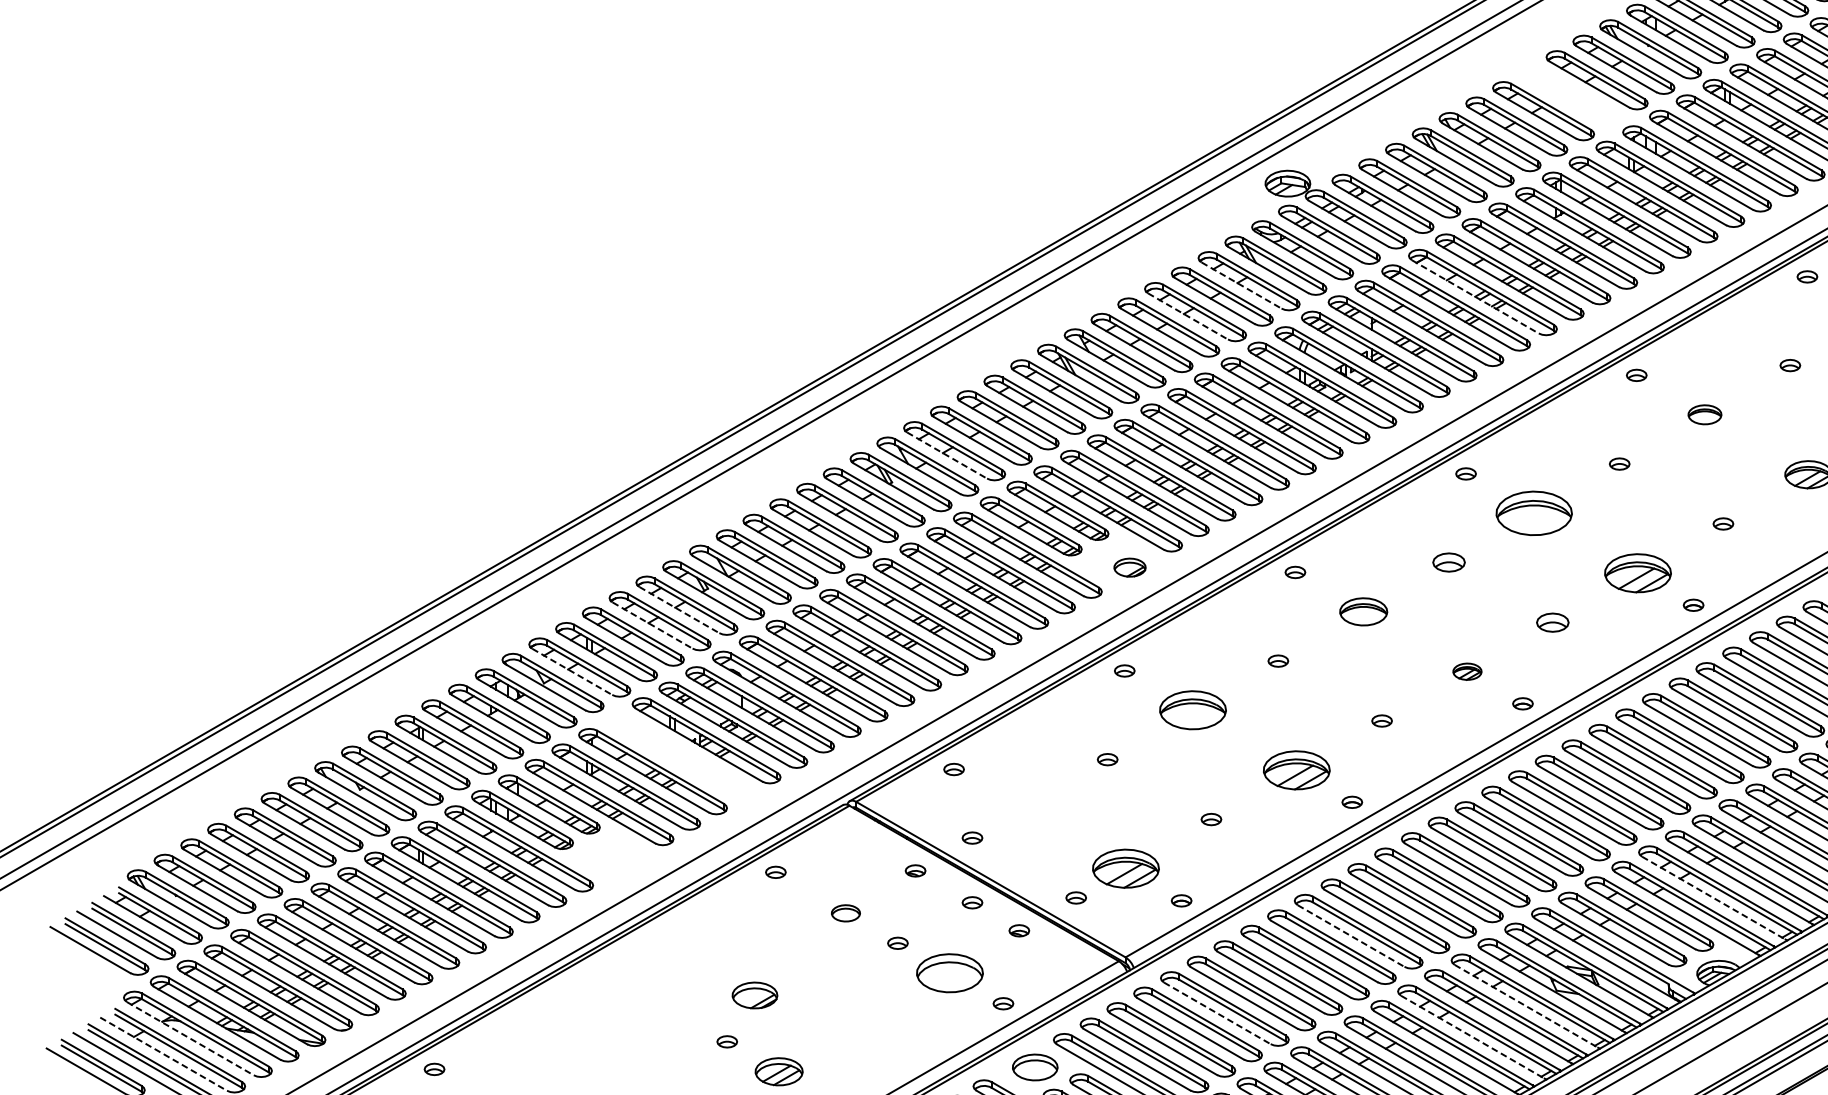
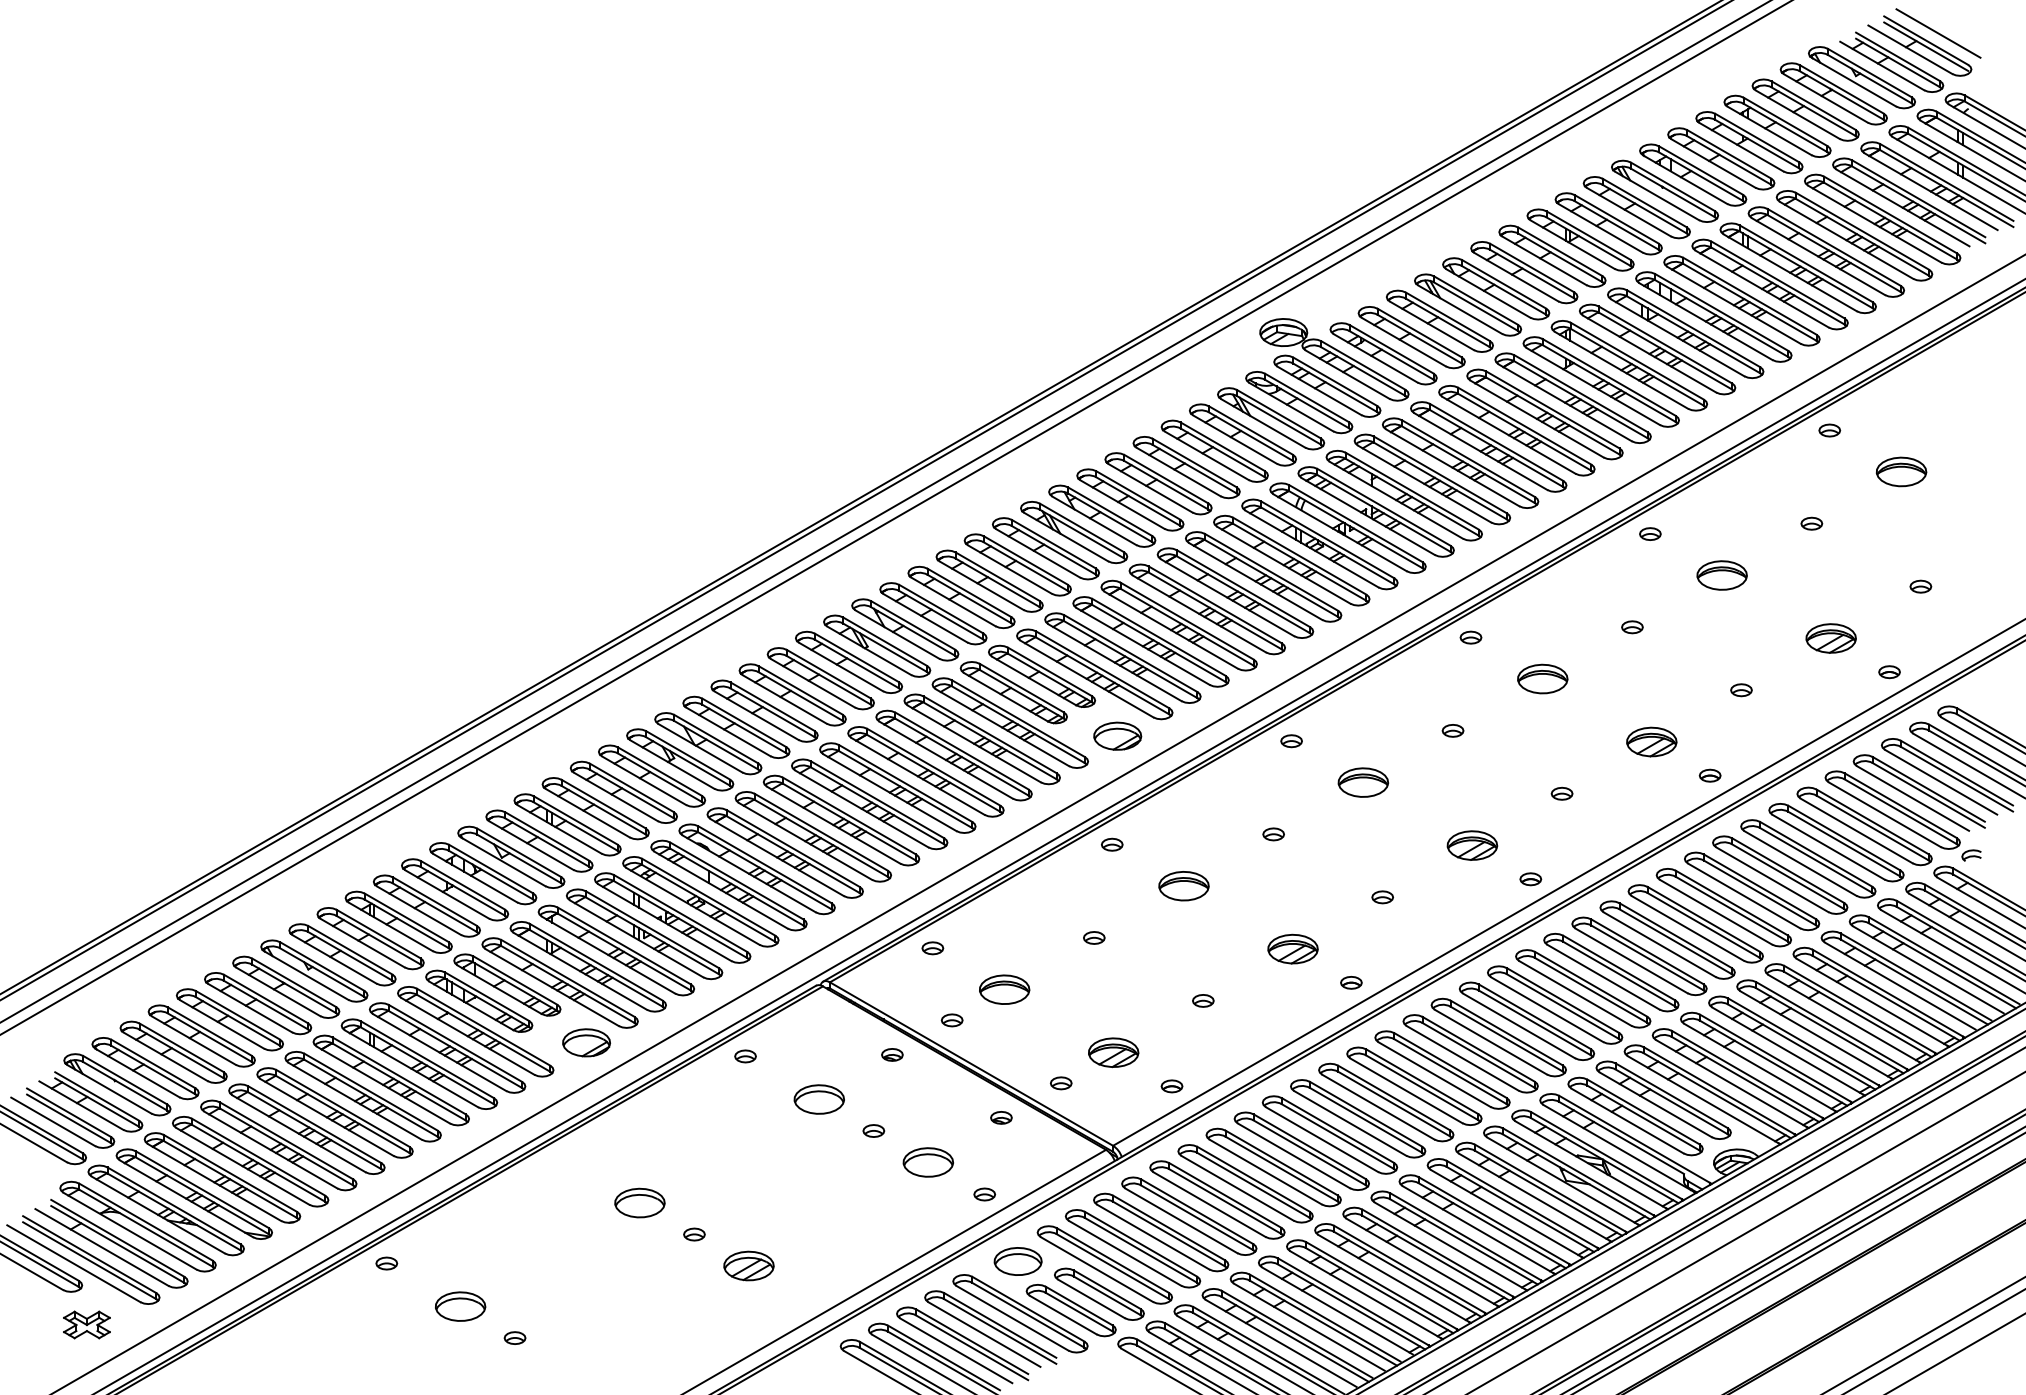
part: (1570, 95) -> (1580, 239), added
line: (1242, 285) -> (1235, 439), dashed -> solid
line: (1475, 296) -> (1480, 451), dashed -> solid
line: (1188, 316) -> (1179, 472), dashed -> solid
part: (1704, 414) -> (1721, 575), size x1.43
line: (947, 455) -> (925, 618), dashed -> solid
part: (1534, 512) -> (1542, 678), size x0.62
part: (1448, 562) -> (1452, 730), size x0.62
part: (1129, 567) -> (1117, 735), size x1.43
part: (1637, 572) -> (1651, 741), size x0.71
line: (679, 609) -> (644, 780), dashed -> solid
part: (1552, 622) -> (1561, 793), size x0.62
line: (653, 626) -> (616, 797), dashed -> solid
line: (573, 671) -> (532, 845), dashed -> solid
part: (1467, 671) -> (1472, 845), size x1.67
part: (1192, 710) -> (1183, 886), size x0.71
part: (679, 756) -> (644, 934), added
part: (1296, 769) -> (1292, 948), size x0.71
part: (1022, 808) -> (1004, 989), added
part: (1125, 868) -> (1113, 1052), size x0.71
line: (1713, 898) -> (1731, 1083), dashed -> solid
part: (971, 902) -> (951, 1088), removed
part: (845, 913) -> (818, 1099), size x1.67
line: (1351, 936) -> (1350, 1123), dashed -> solid
part: (948, 973) -> (927, 1162), size x0.71
part: (754, 995) -> (586, 1042), moved
line: (1526, 1006) -> (1534, 1197), dashed -> solid
part: (674, 1011) -> (639, 1202), added
line: (1217, 1013) -> (1209, 1204), dashed -> solid
line: (1473, 1037) -> (1478, 1229), dashed -> solid
line: (190, 1038) -> (130, 1231), dashed -> solid
line: (164, 1054) -> (102, 1247), dashed -> solid

